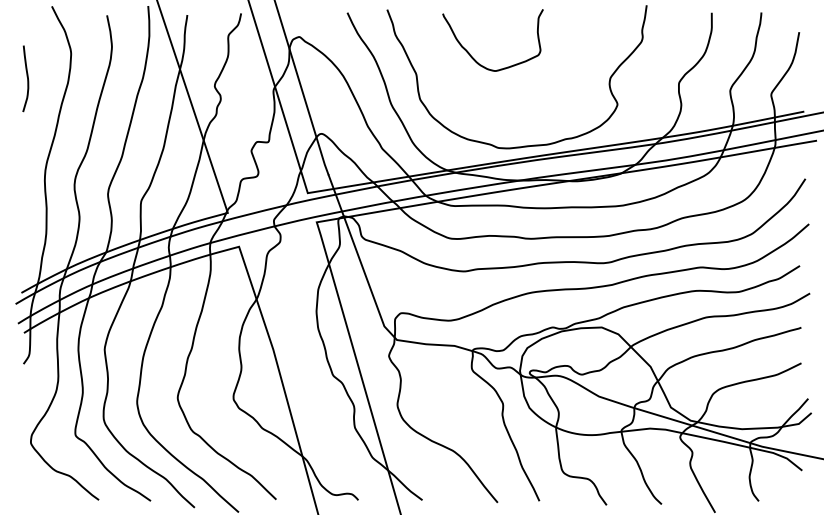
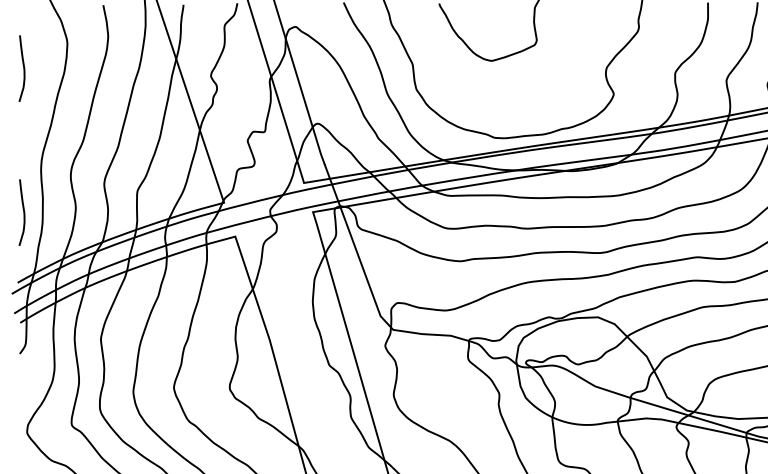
curve: (27, 222) -> (23, 212), added

